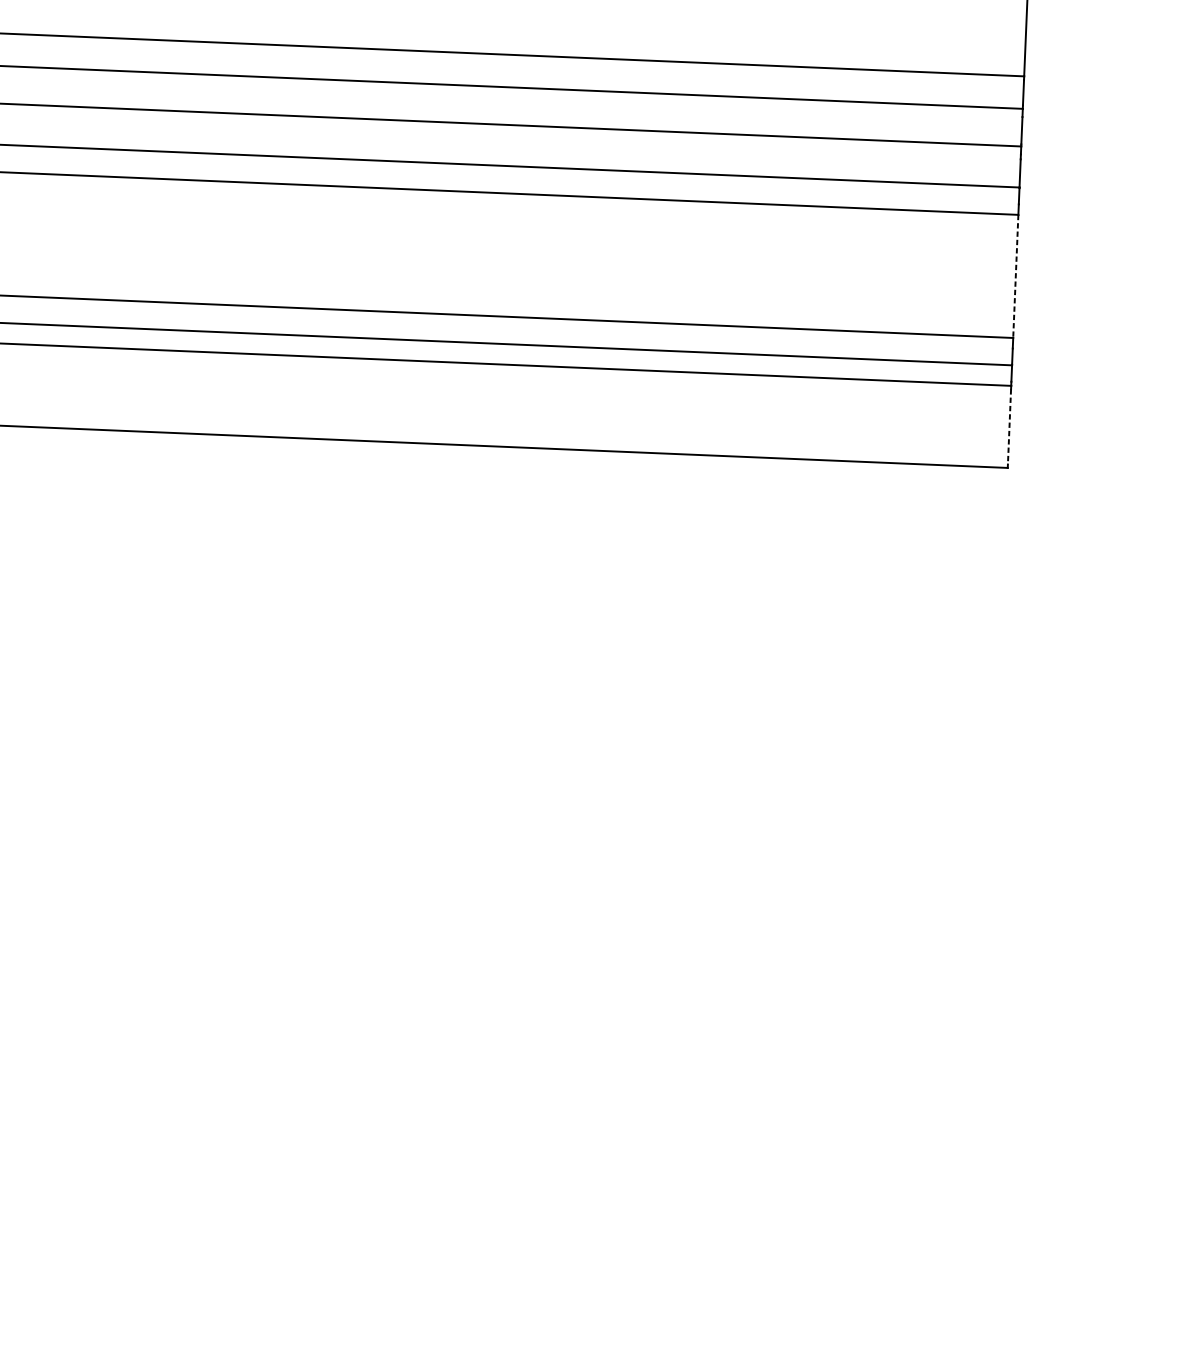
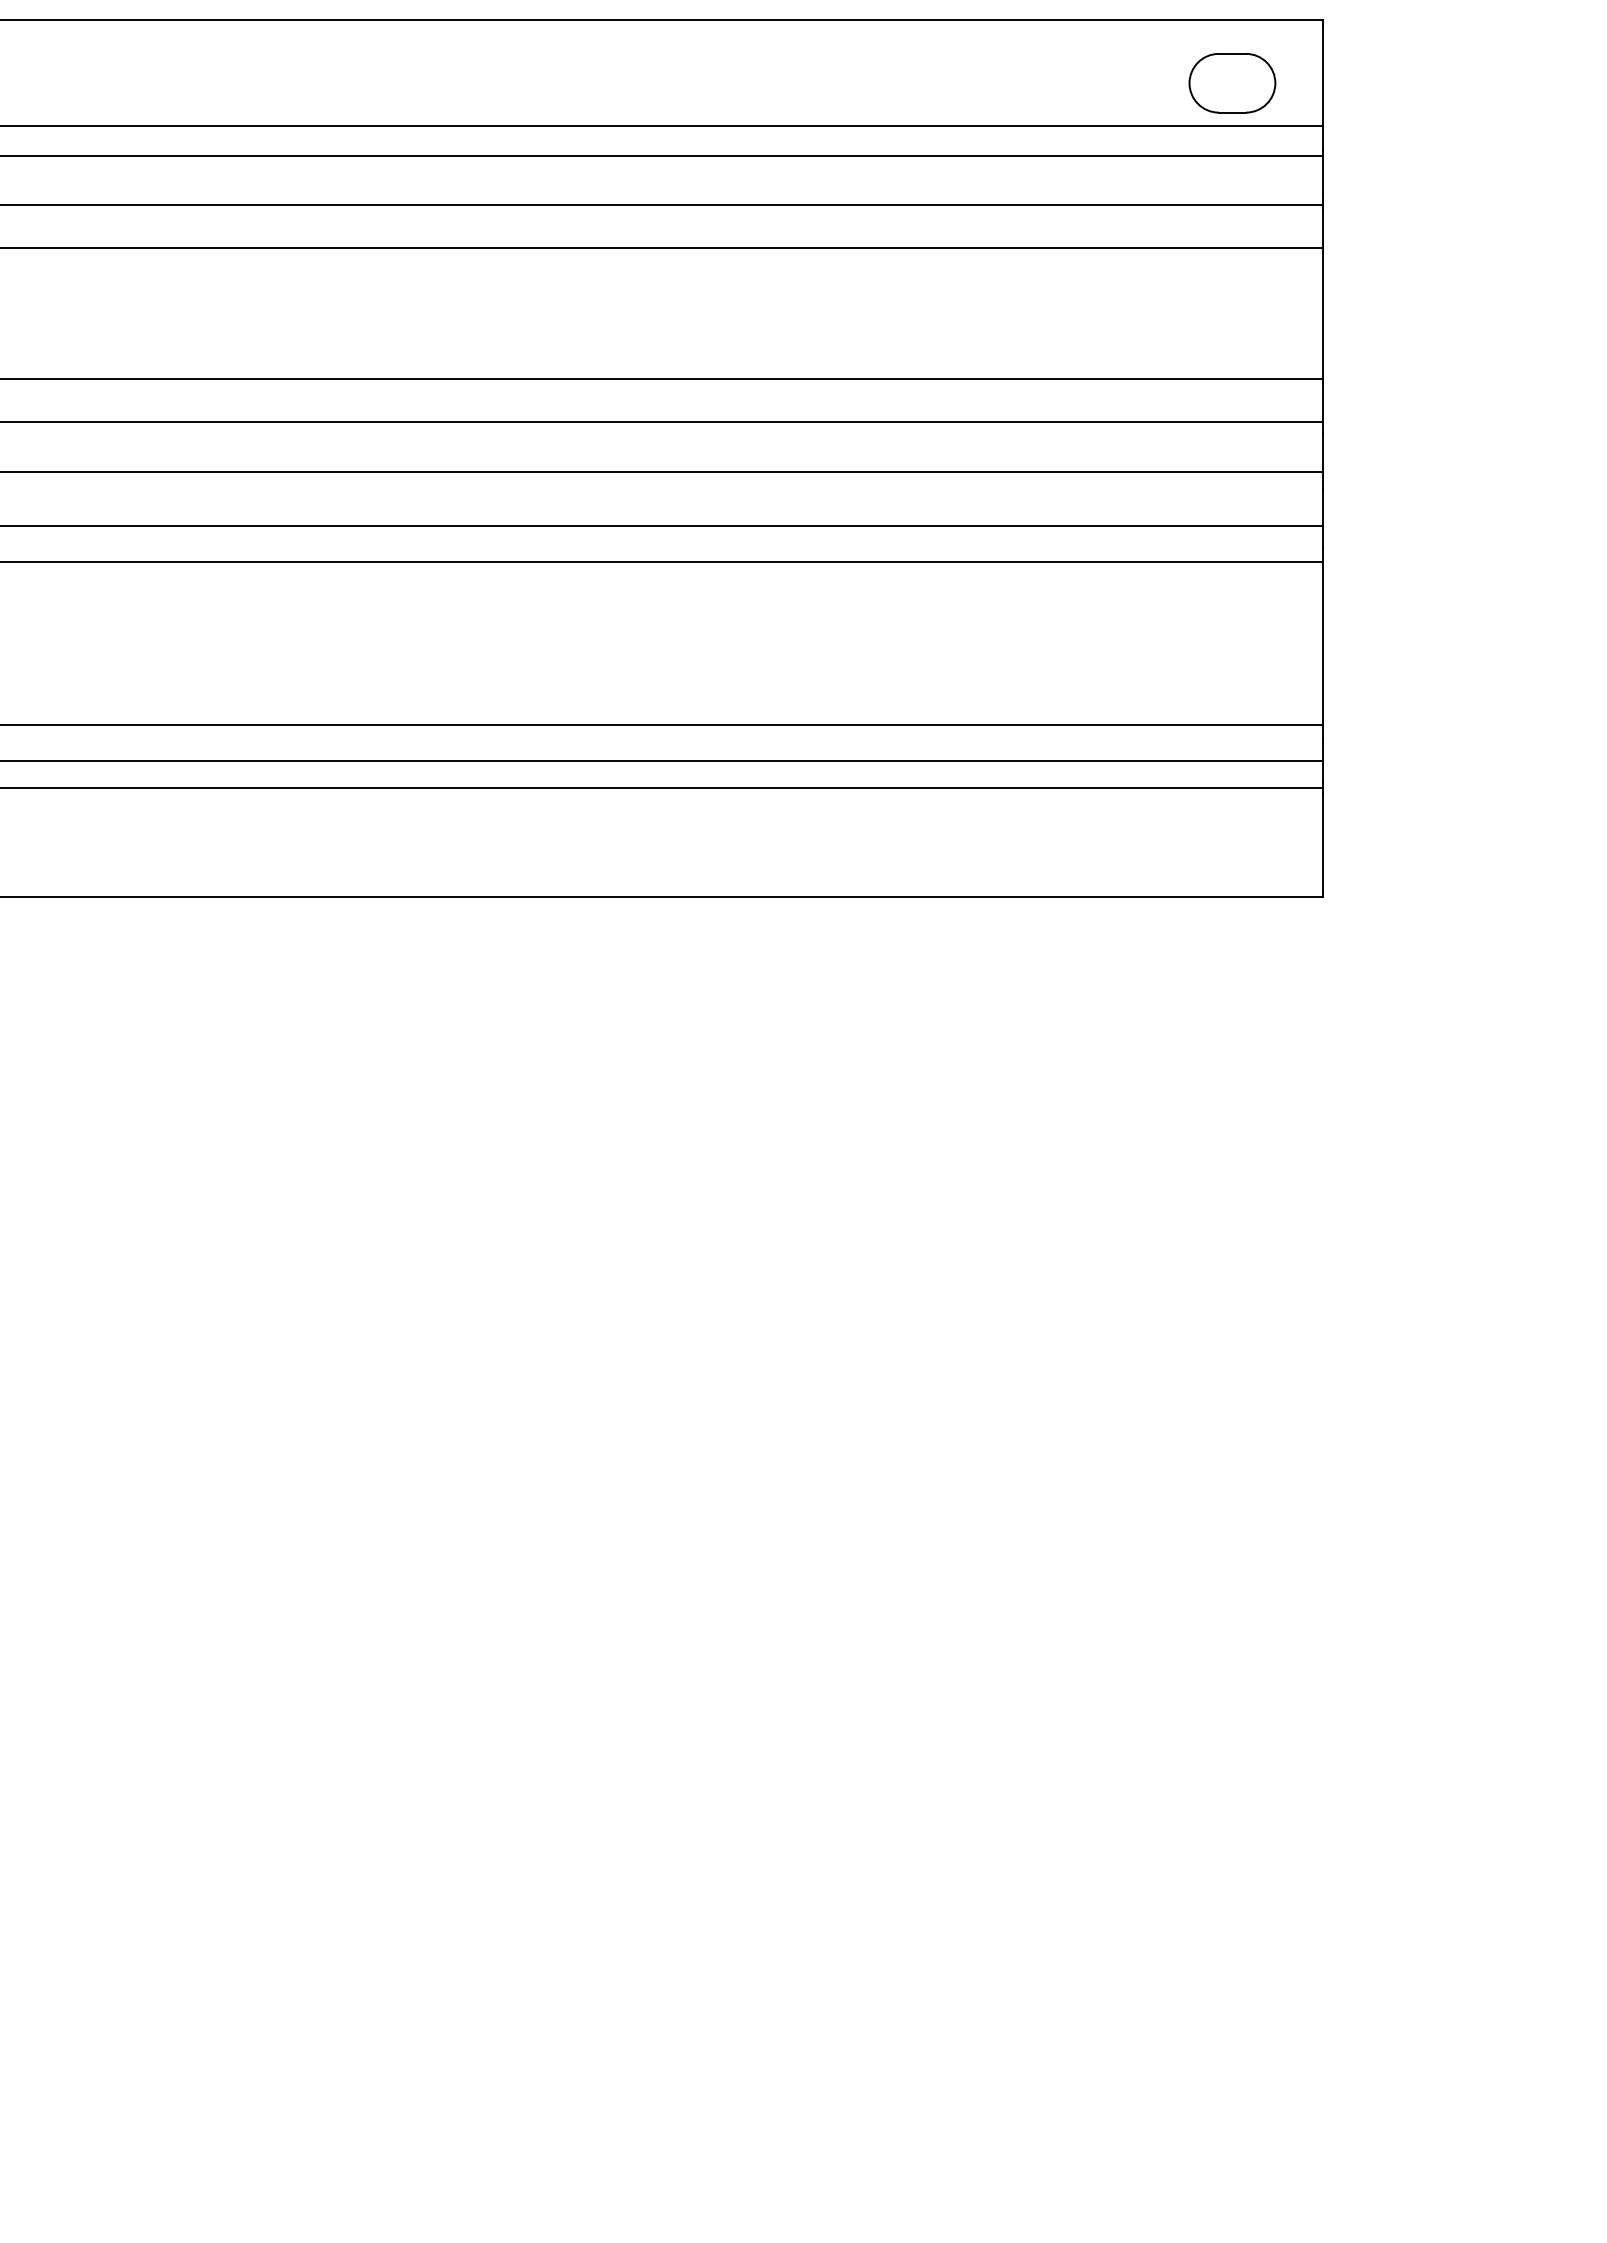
line: (1015, 277) -> (1322, 644), dashed -> solid
line: (1009, 427) -> (1322, 842), dashed -> solid

